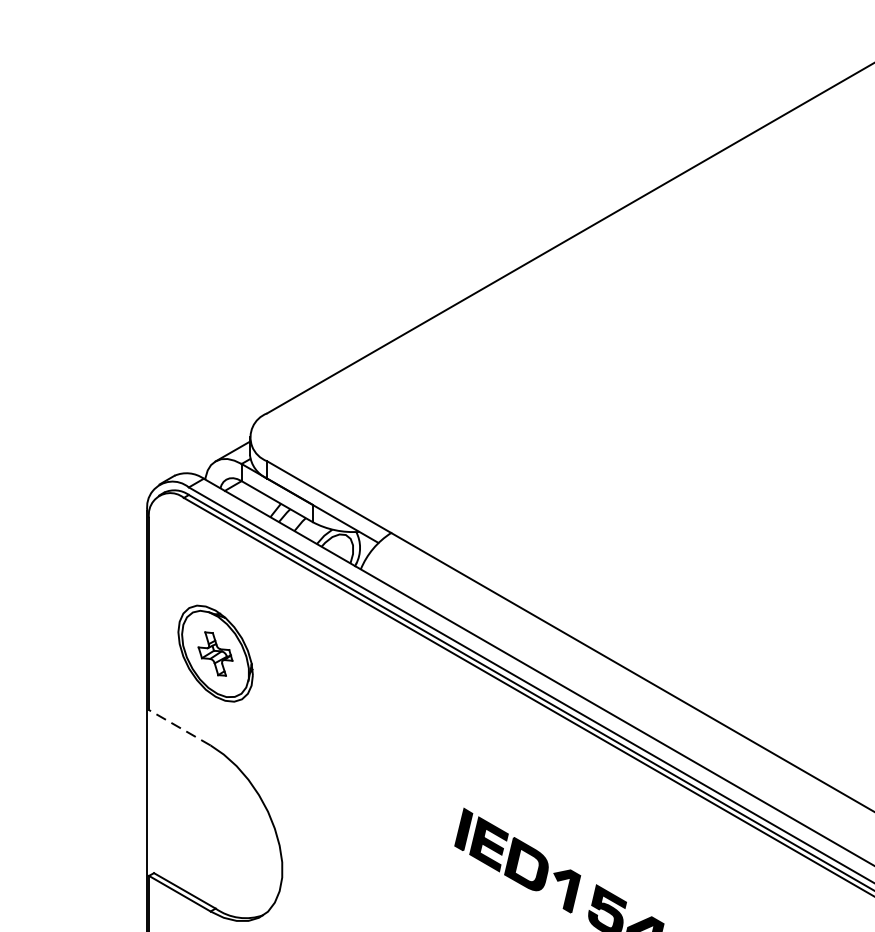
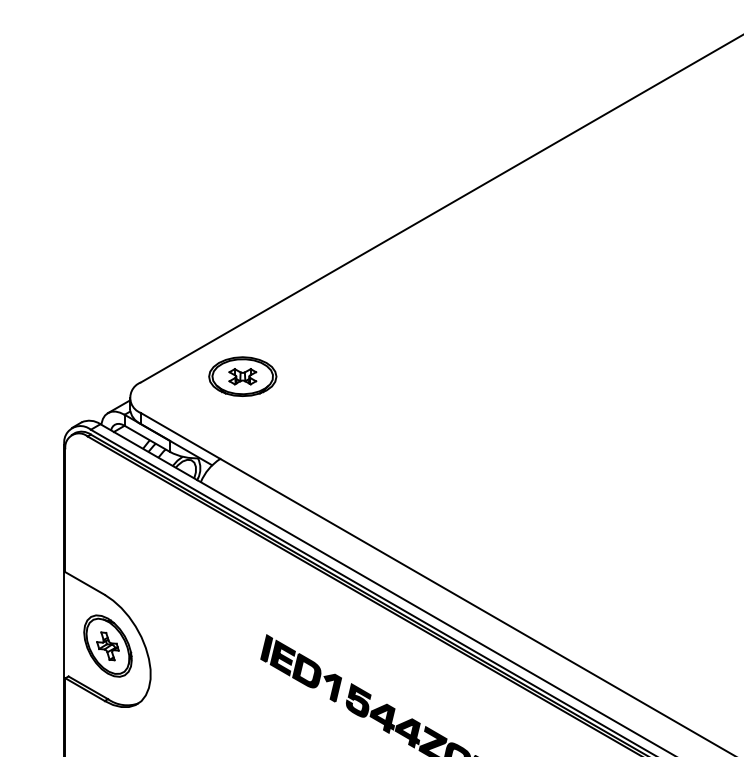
part: (425, 404) -> (242, 376), added
part: (214, 652) -> (107, 645), moved
line: (180, 727) -> (85, 583), dashed -> solid

